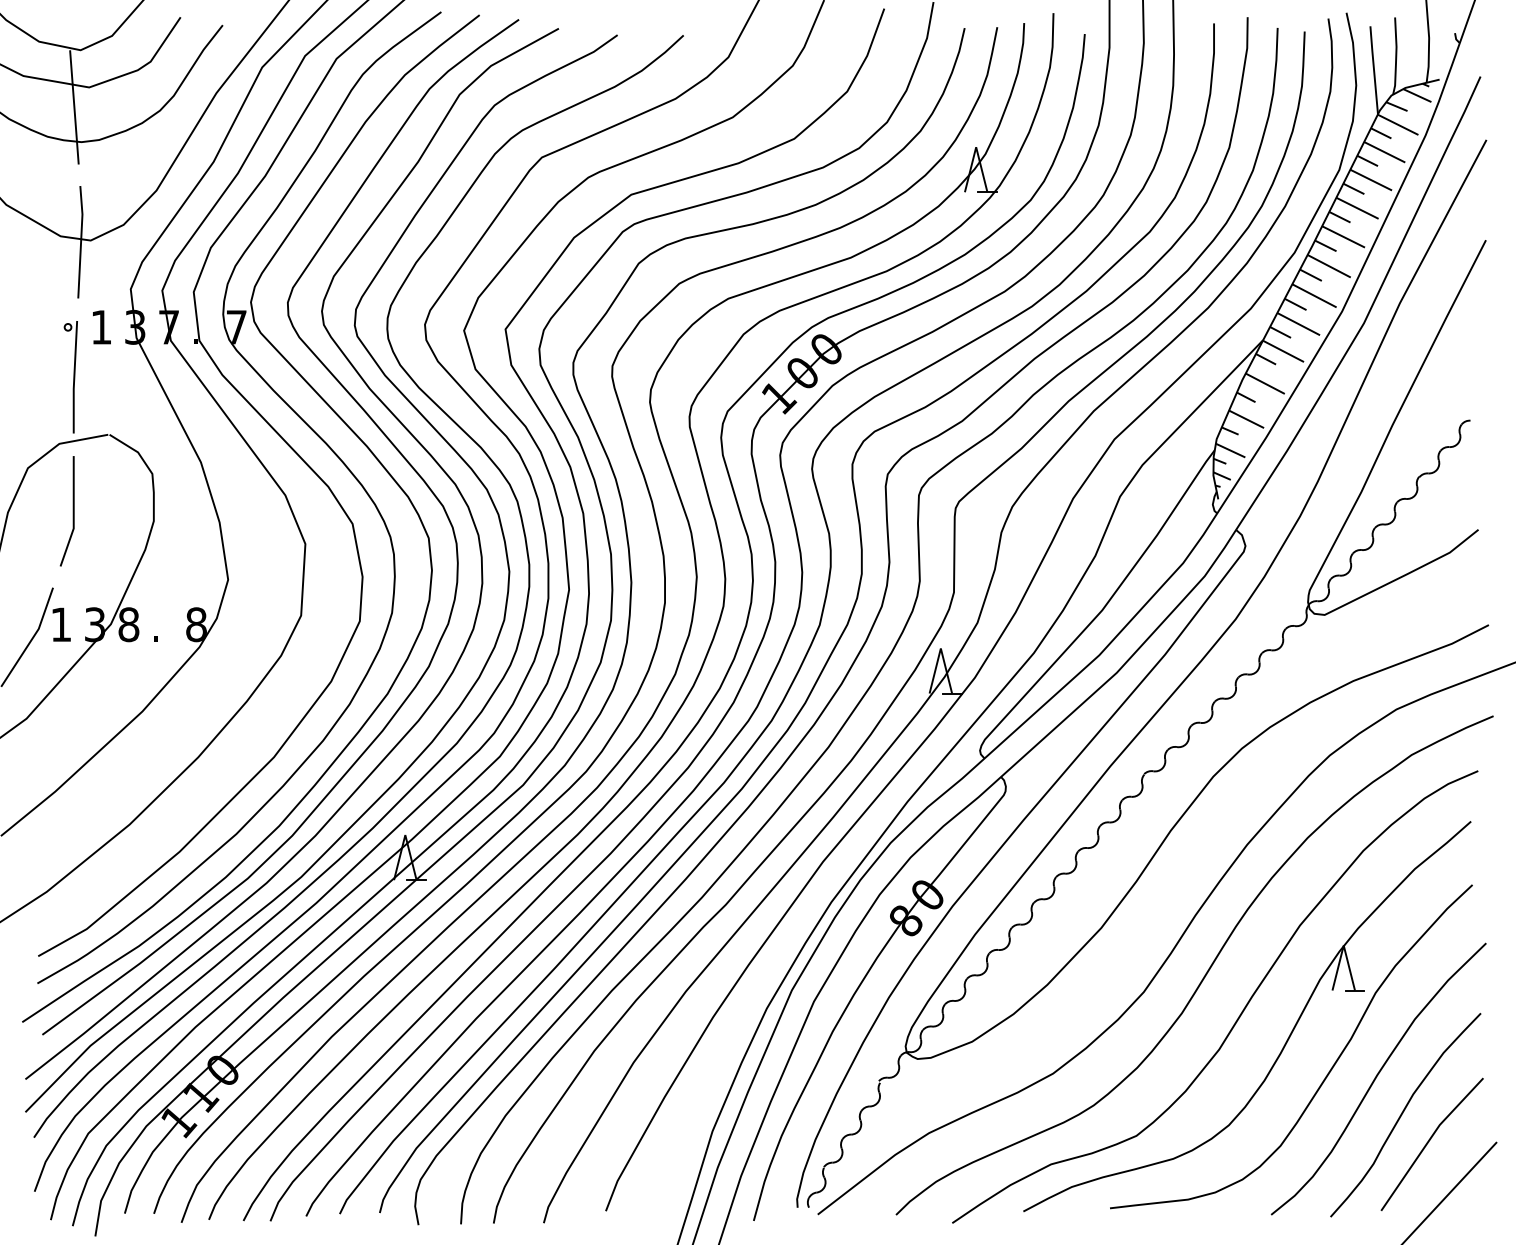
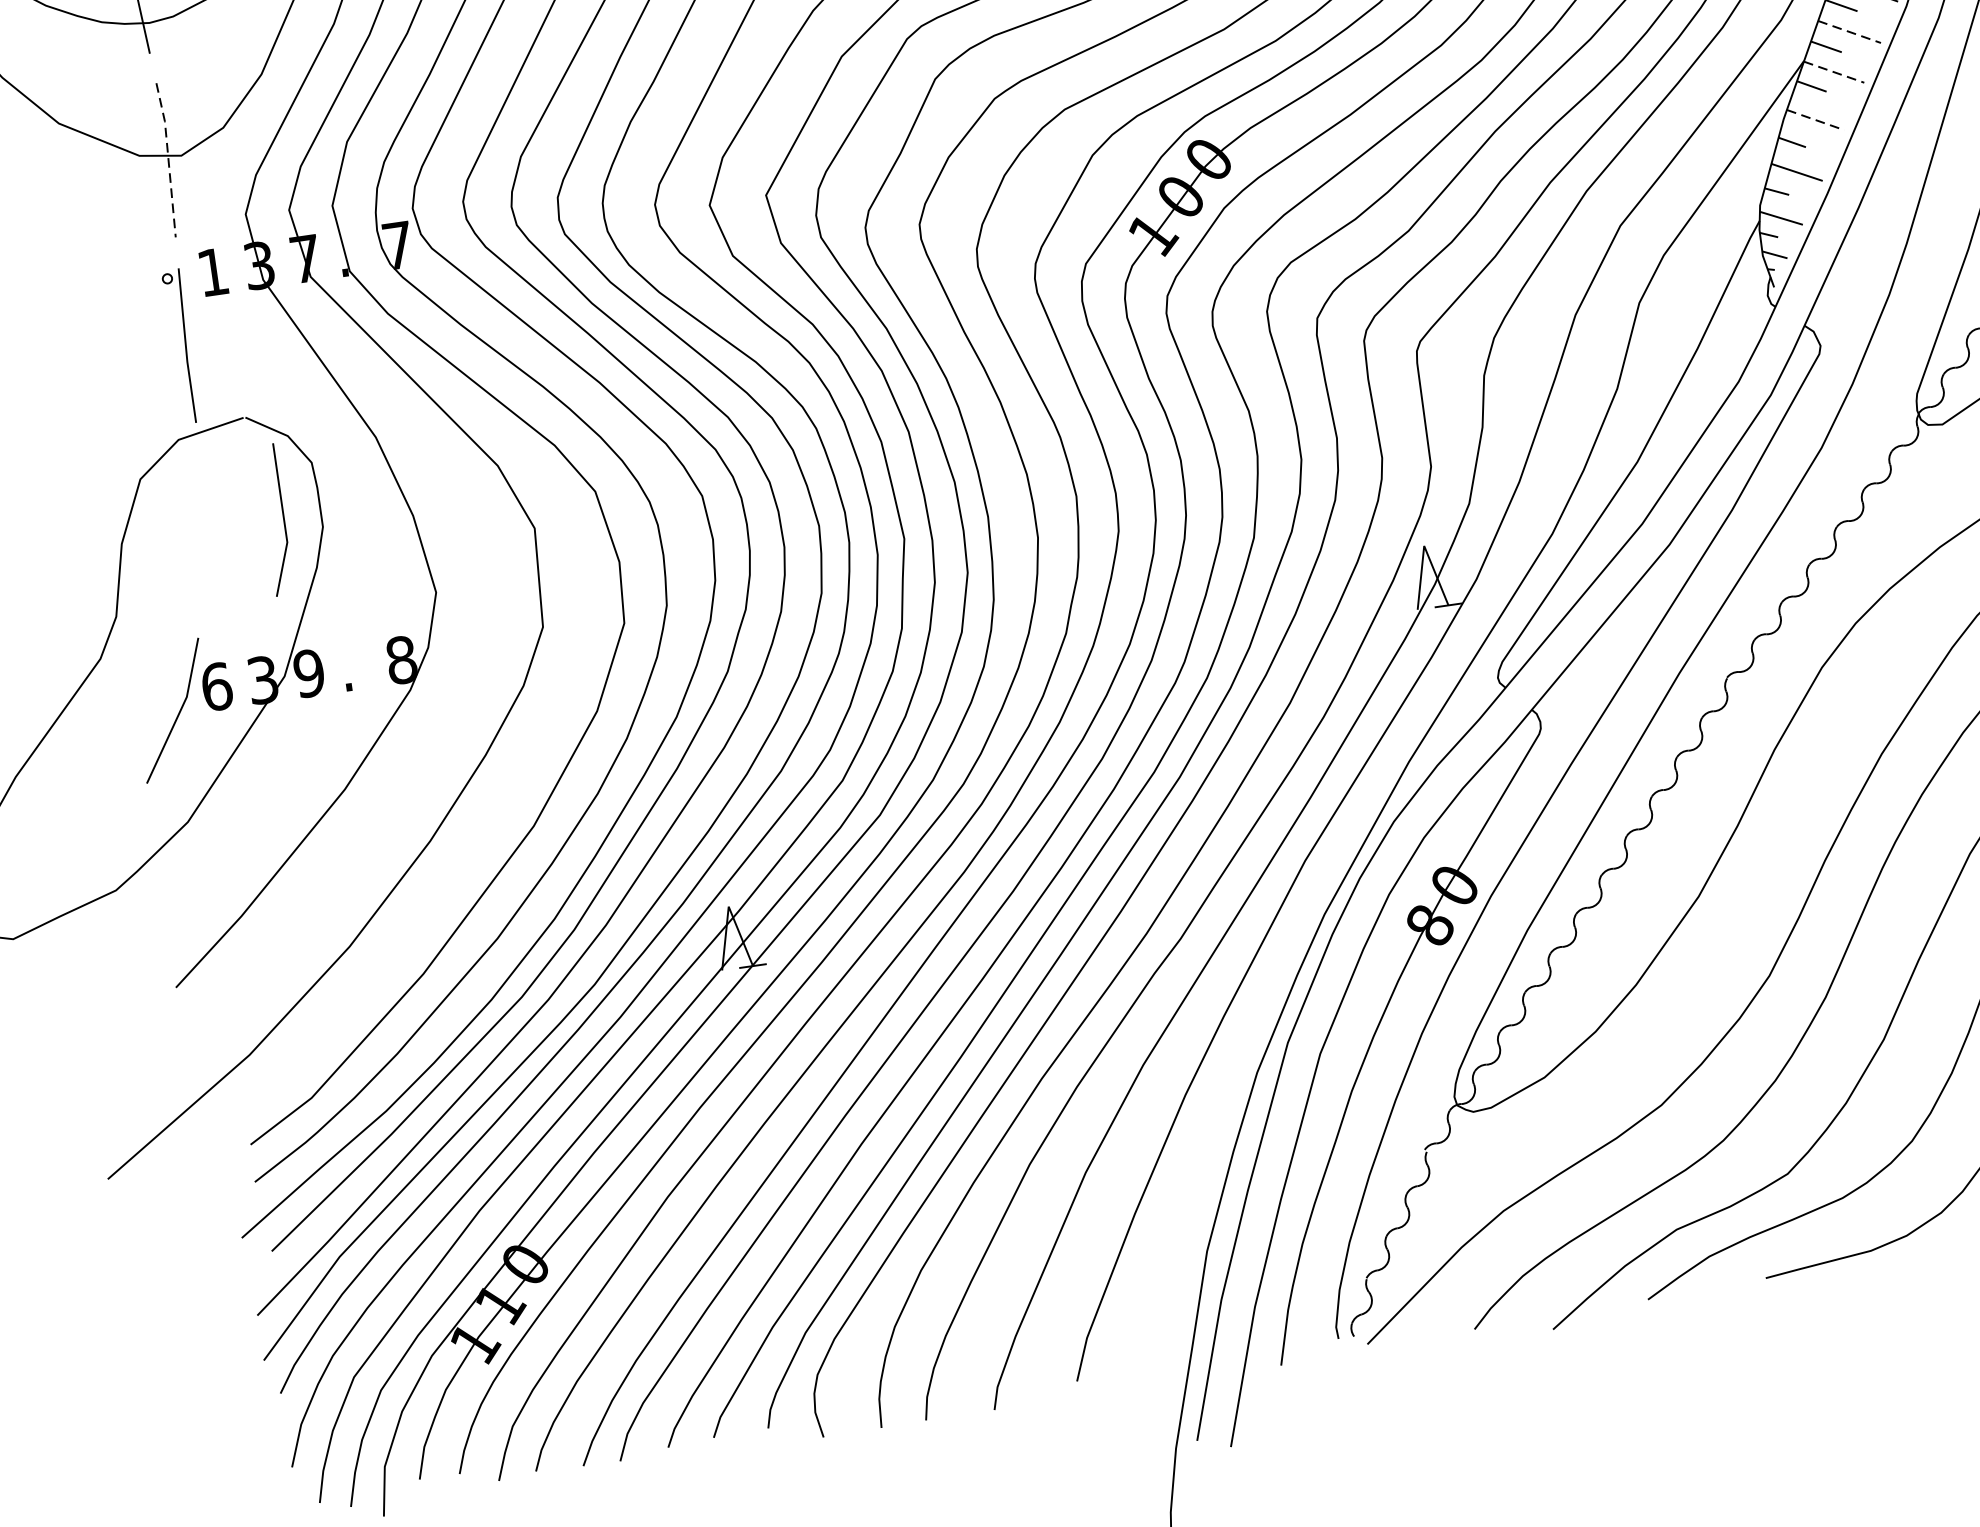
line: (81, 242) -> (169, 160), solid -> dashed
line: (1299, 324) -> (1850, 32), solid -> dashed
line: (1283, 351) -> (1834, 72), solid -> dashed
line: (1265, 383) -> (1815, 119), solid -> dashed
line: (72, 511) -> (282, 519), moved
text: (61, 624) -> (217, 686), 1 -> 6
text: (128, 624) -> (308, 673), 8 -> 9

